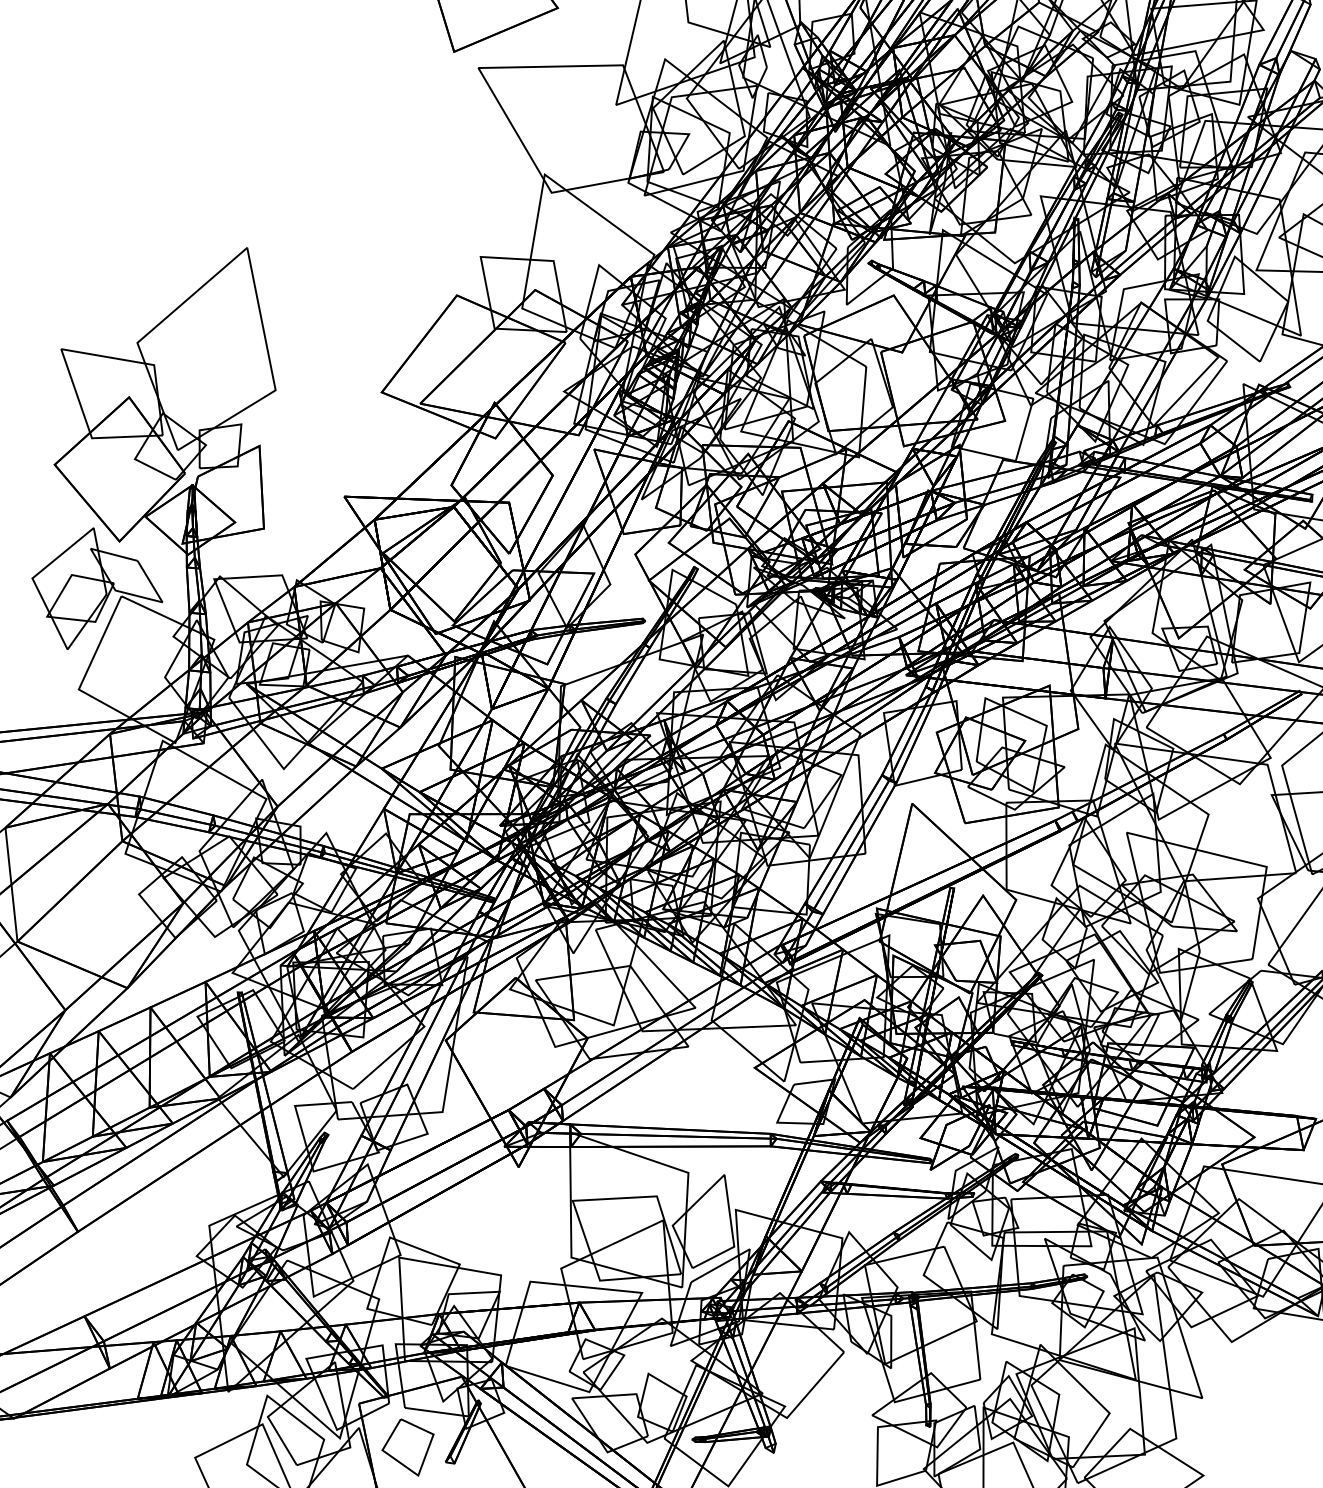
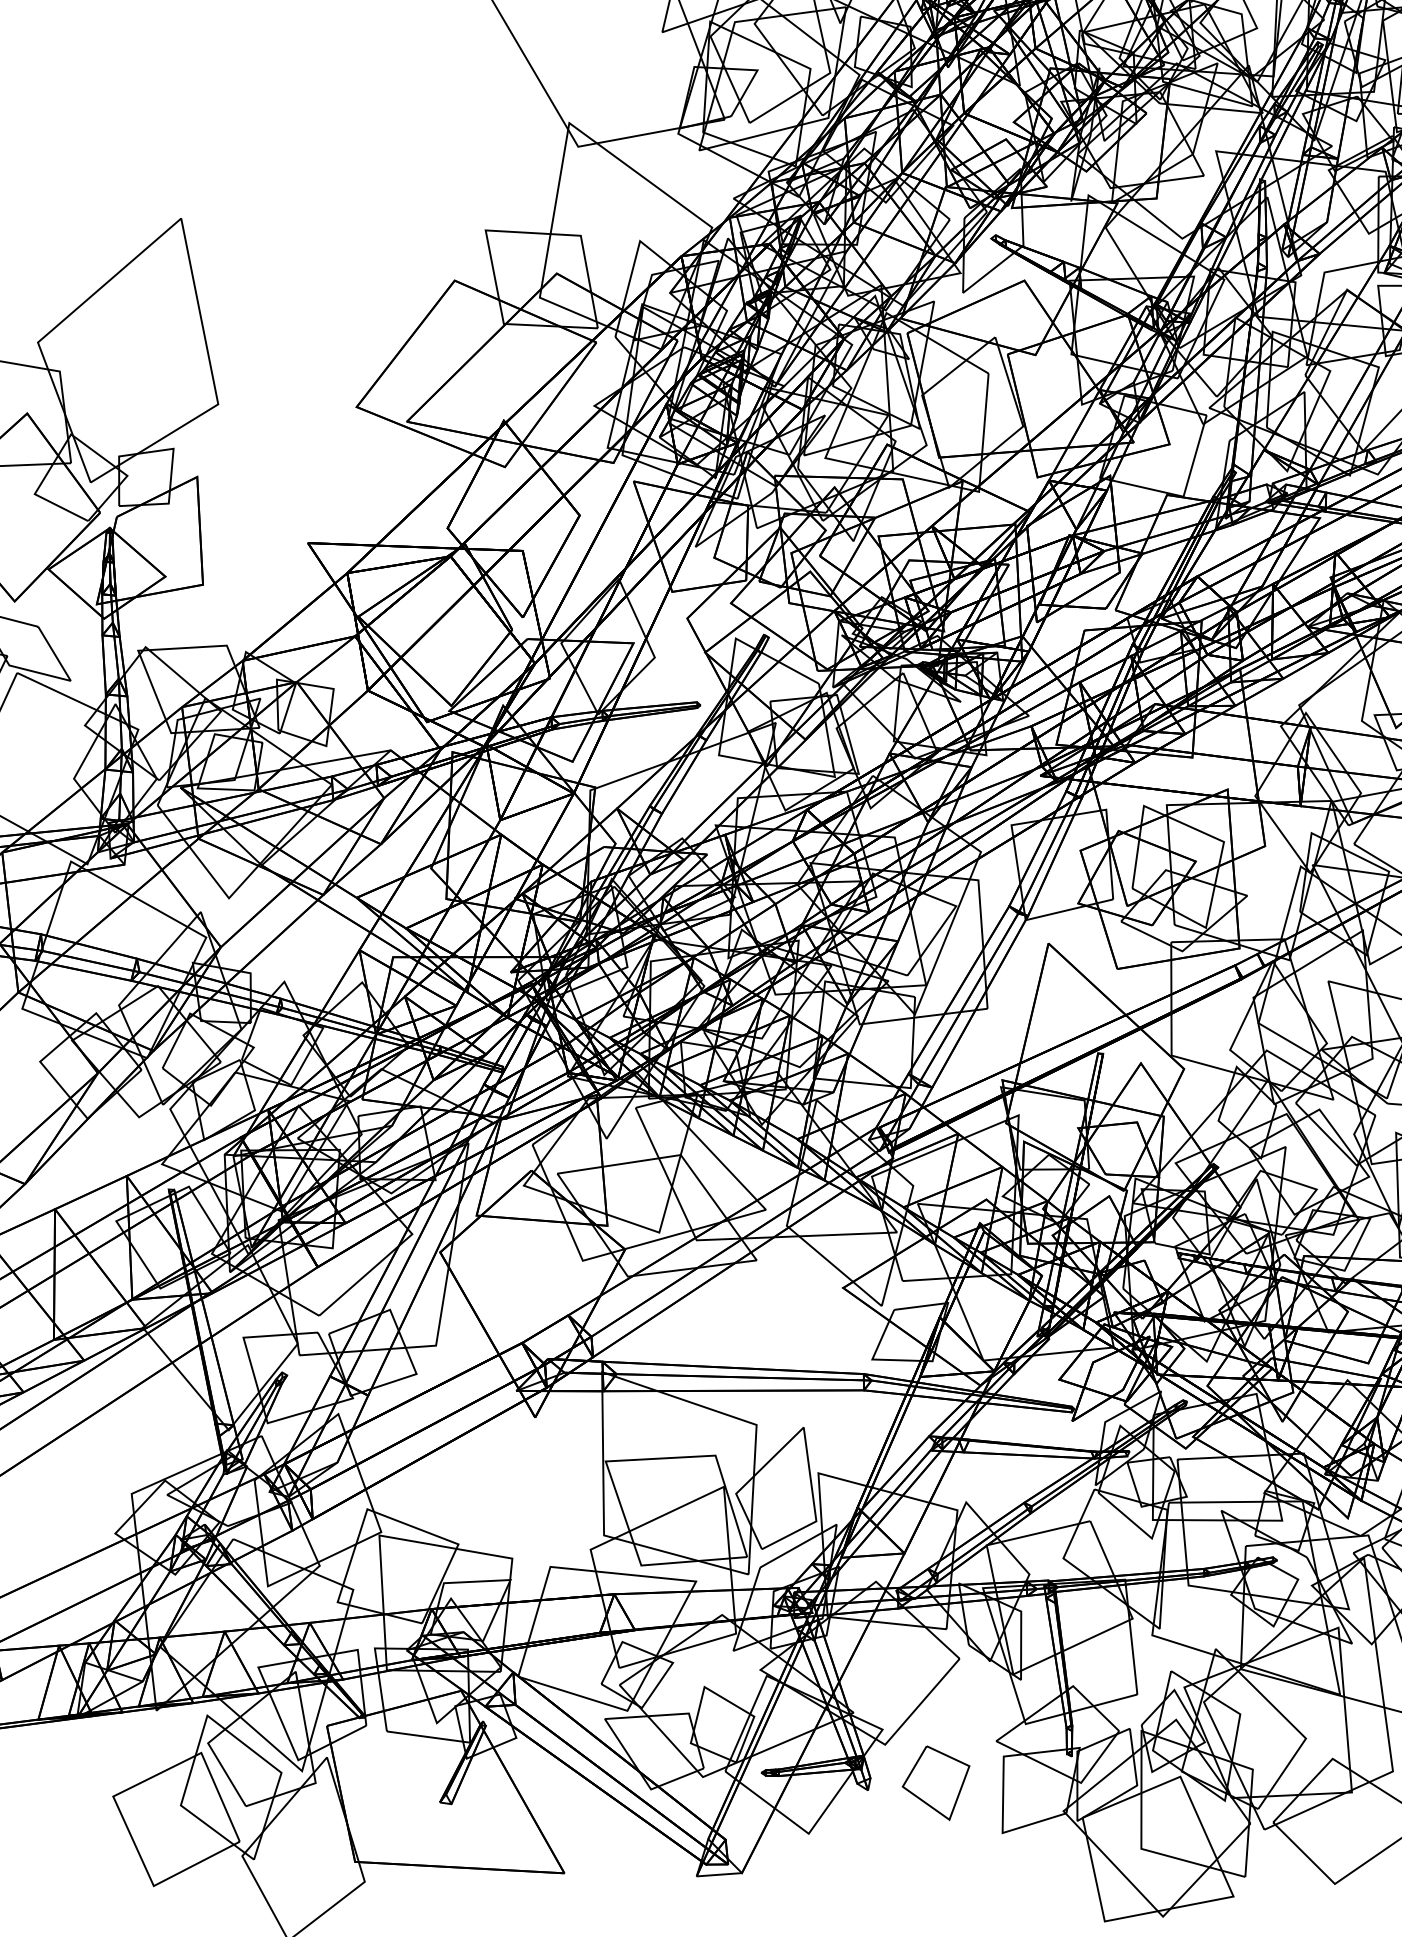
part: (407, 1447) -> (935, 1783), moved

